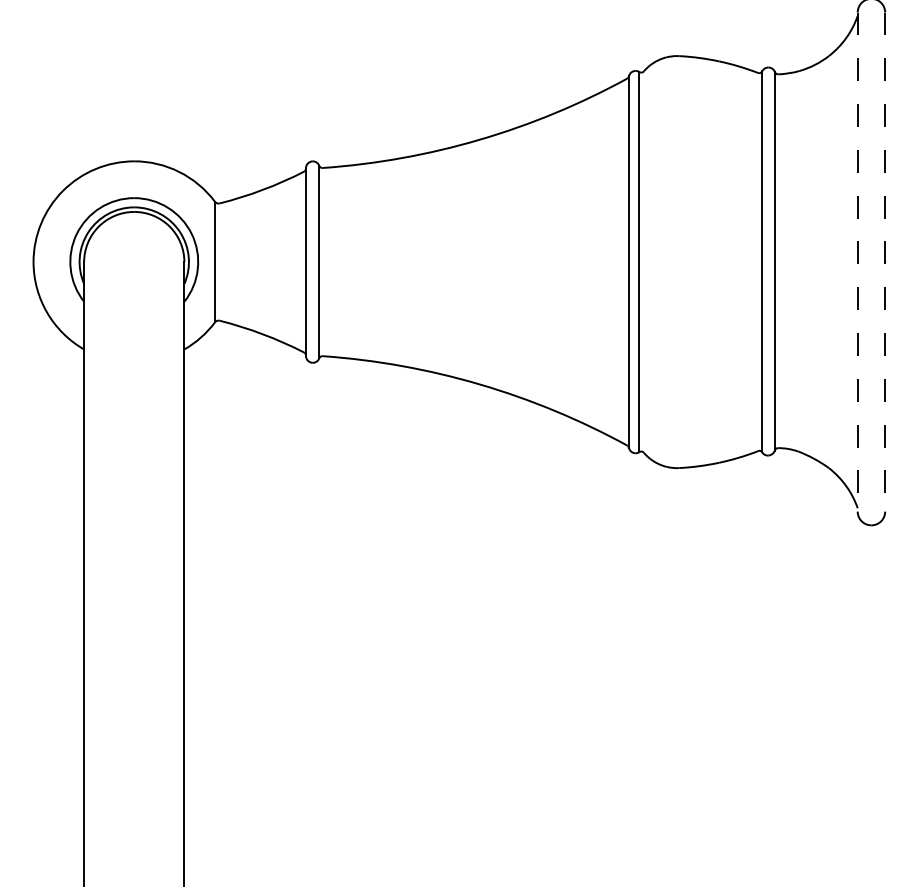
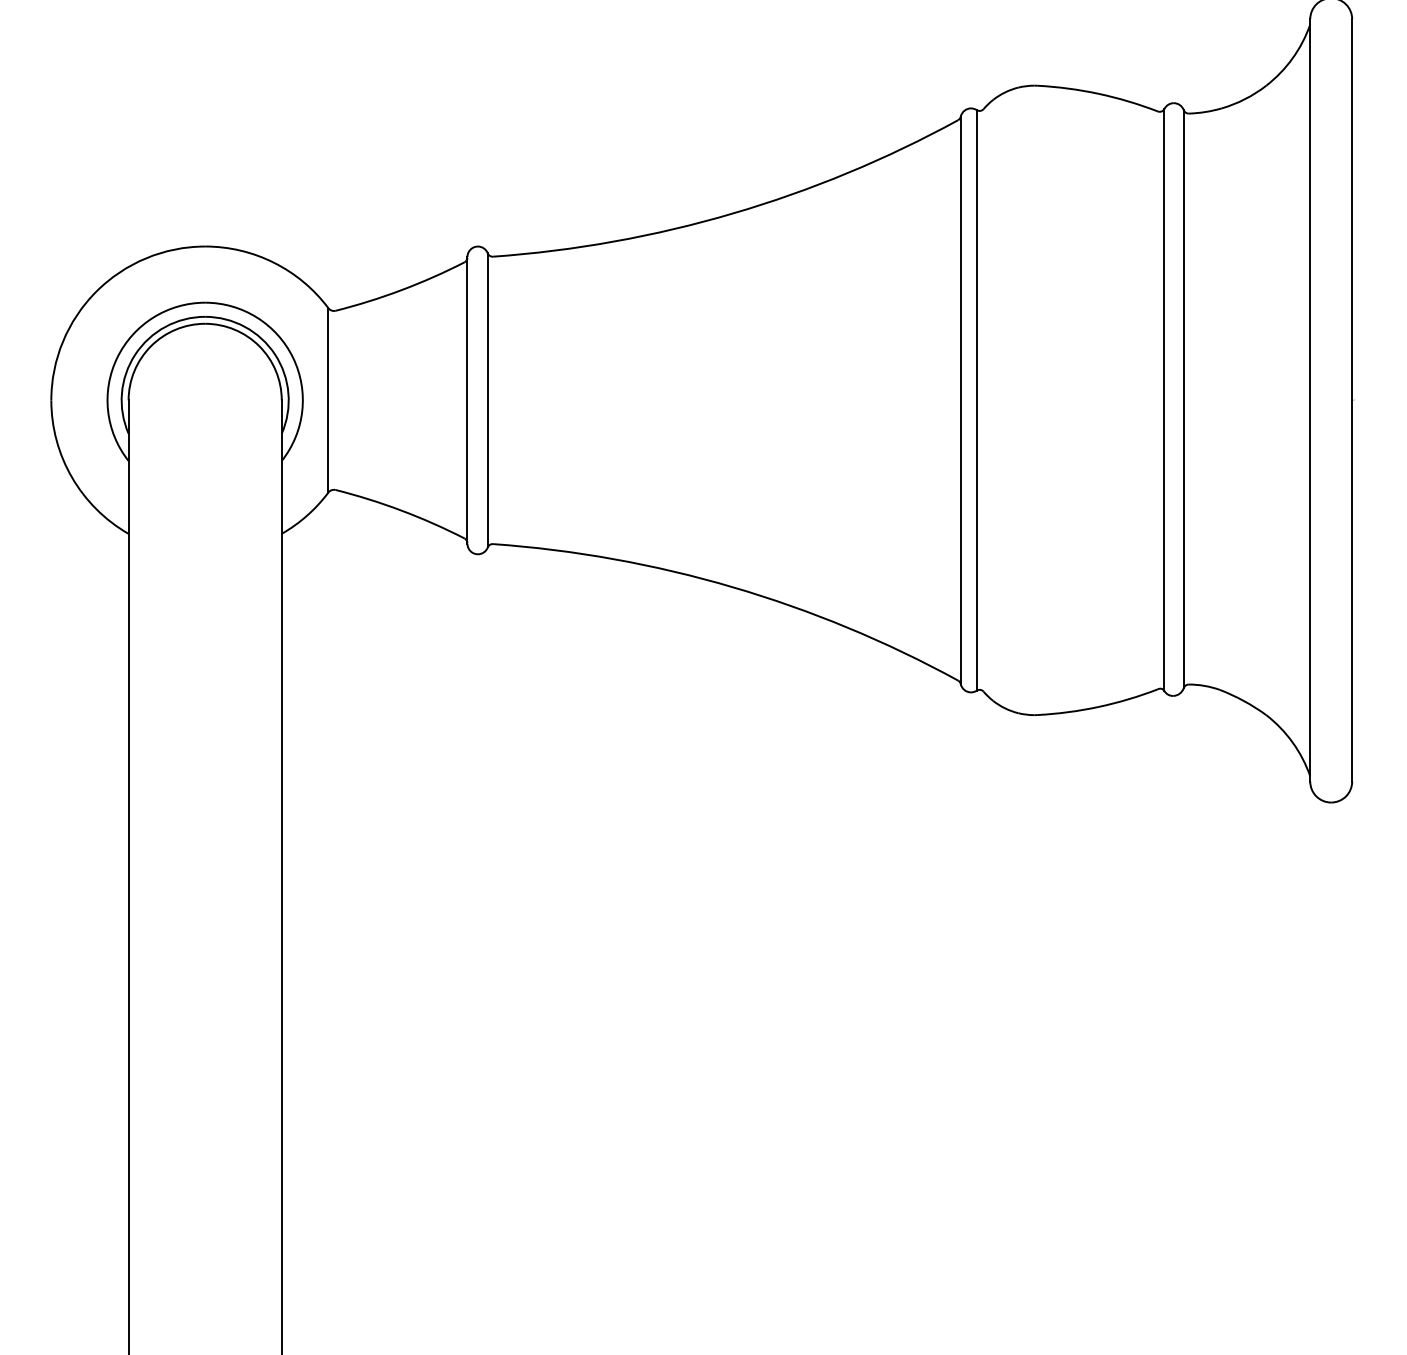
line: (857, 262) -> (1309, 401), dashed -> solid
line: (885, 262) -> (1352, 401), dashed -> solid

